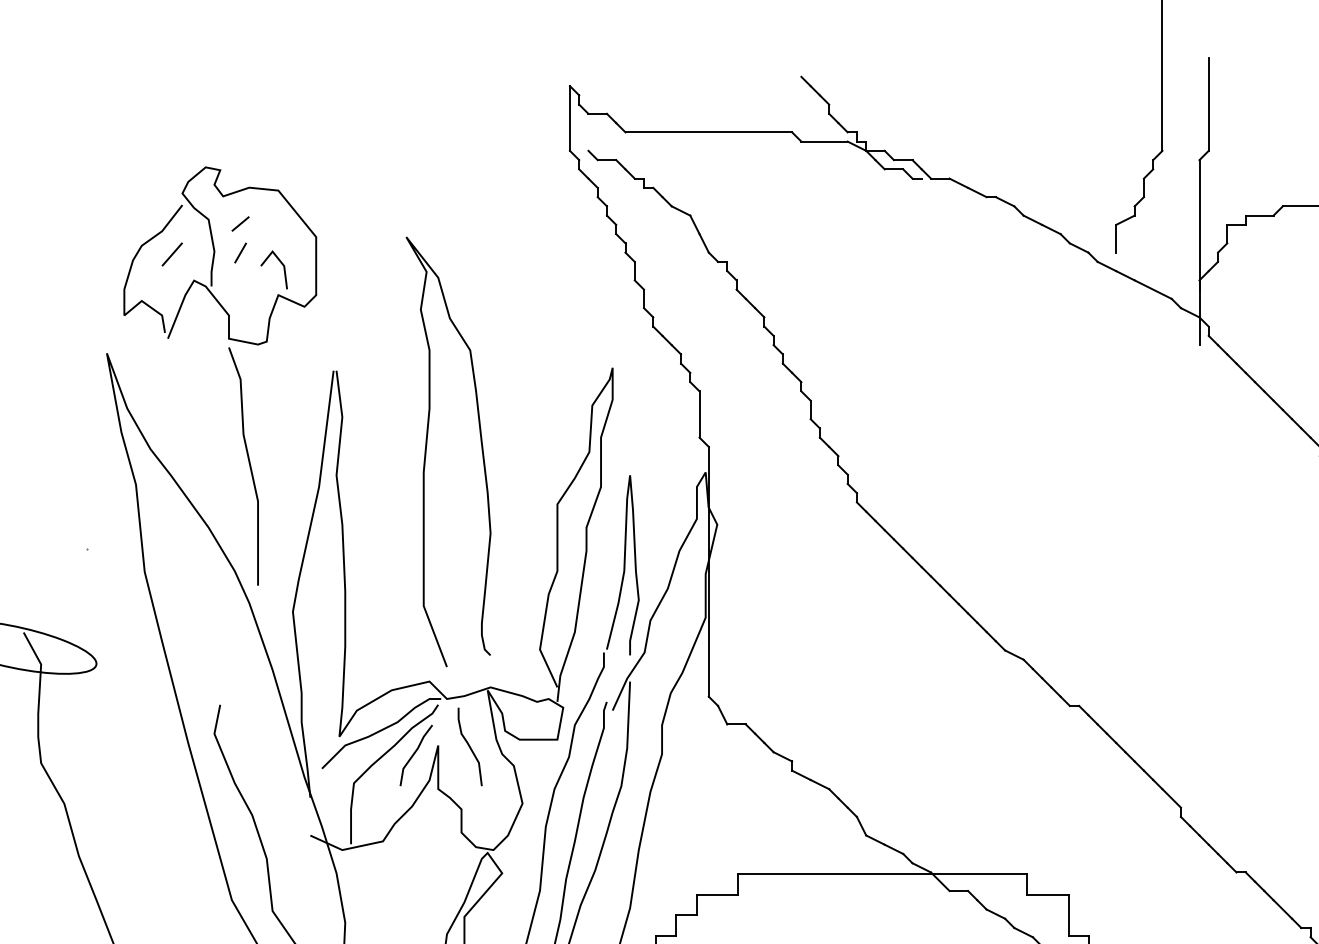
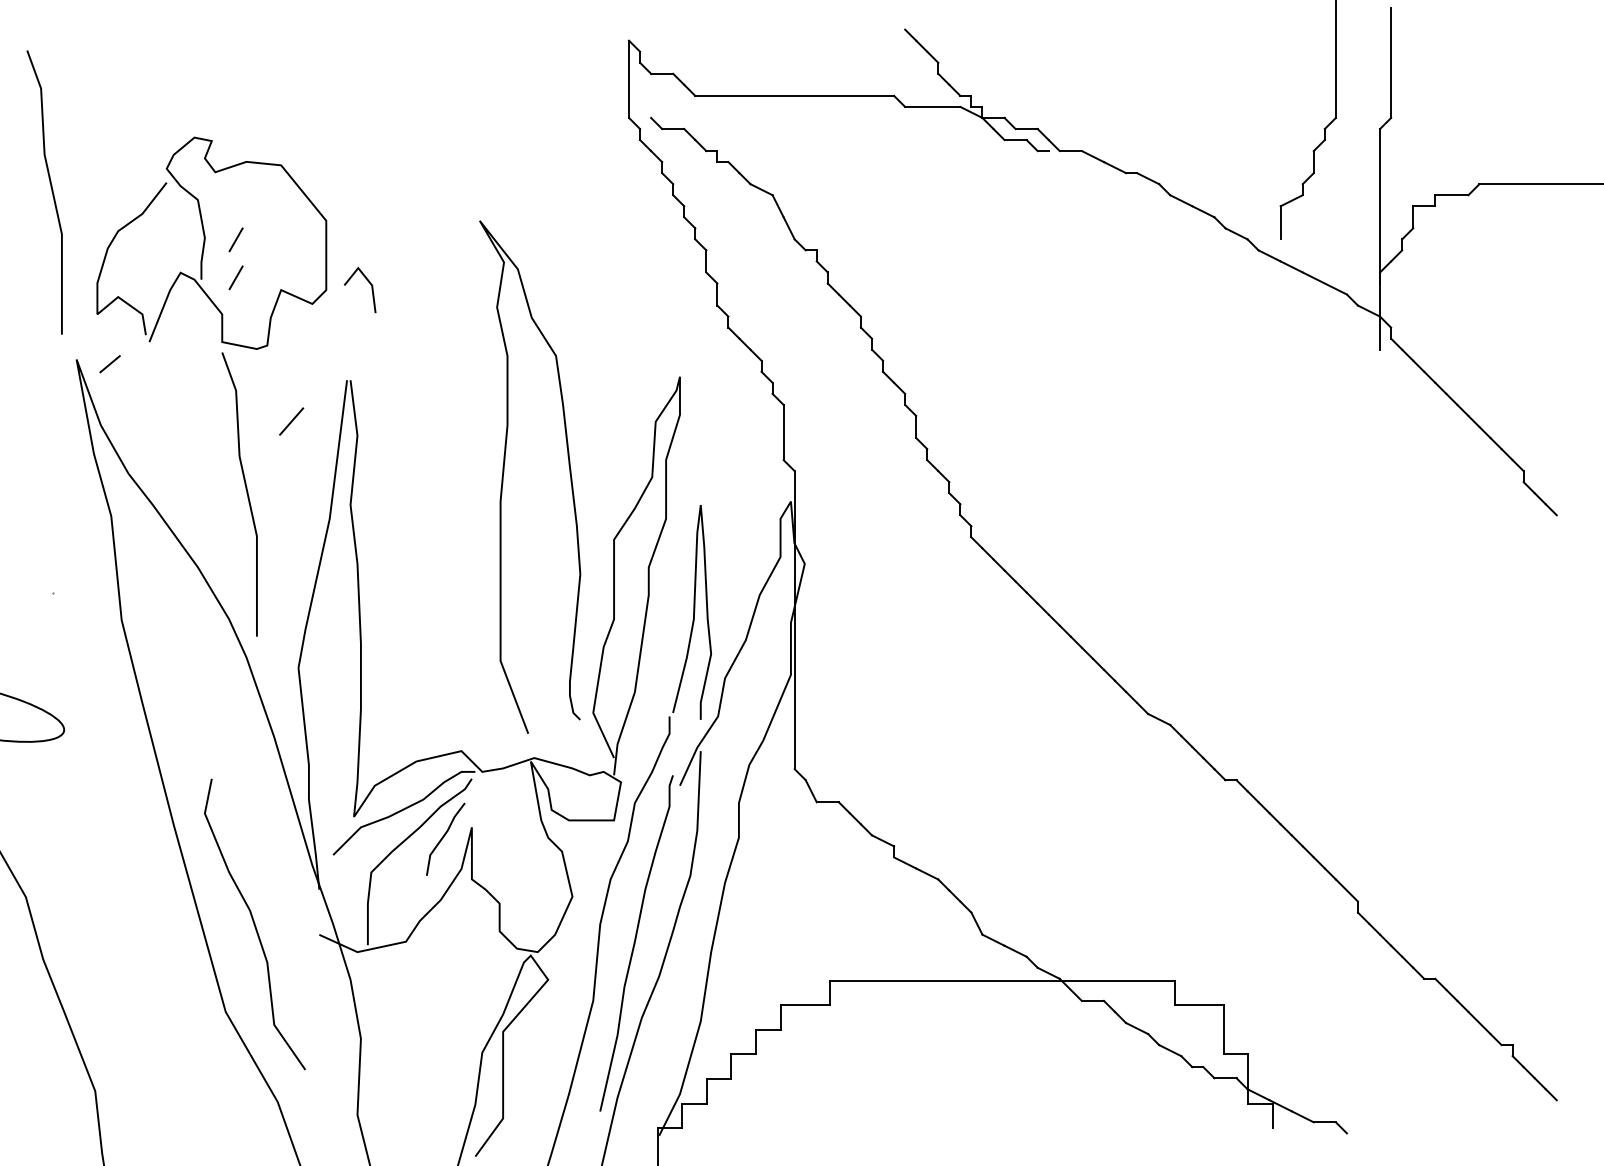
line: (85, 213) -> (51, 192), added
line: (240, 224) -> (109, 364), moved
line: (172, 254) -> (291, 421), moved
line: (280, 262) -> (367, 281), moved
line: (240, 284) -> (235, 277), added
curve: (427, 448) -> (504, 472), moved
curve: (469, 746) -> (509, 828), removed

